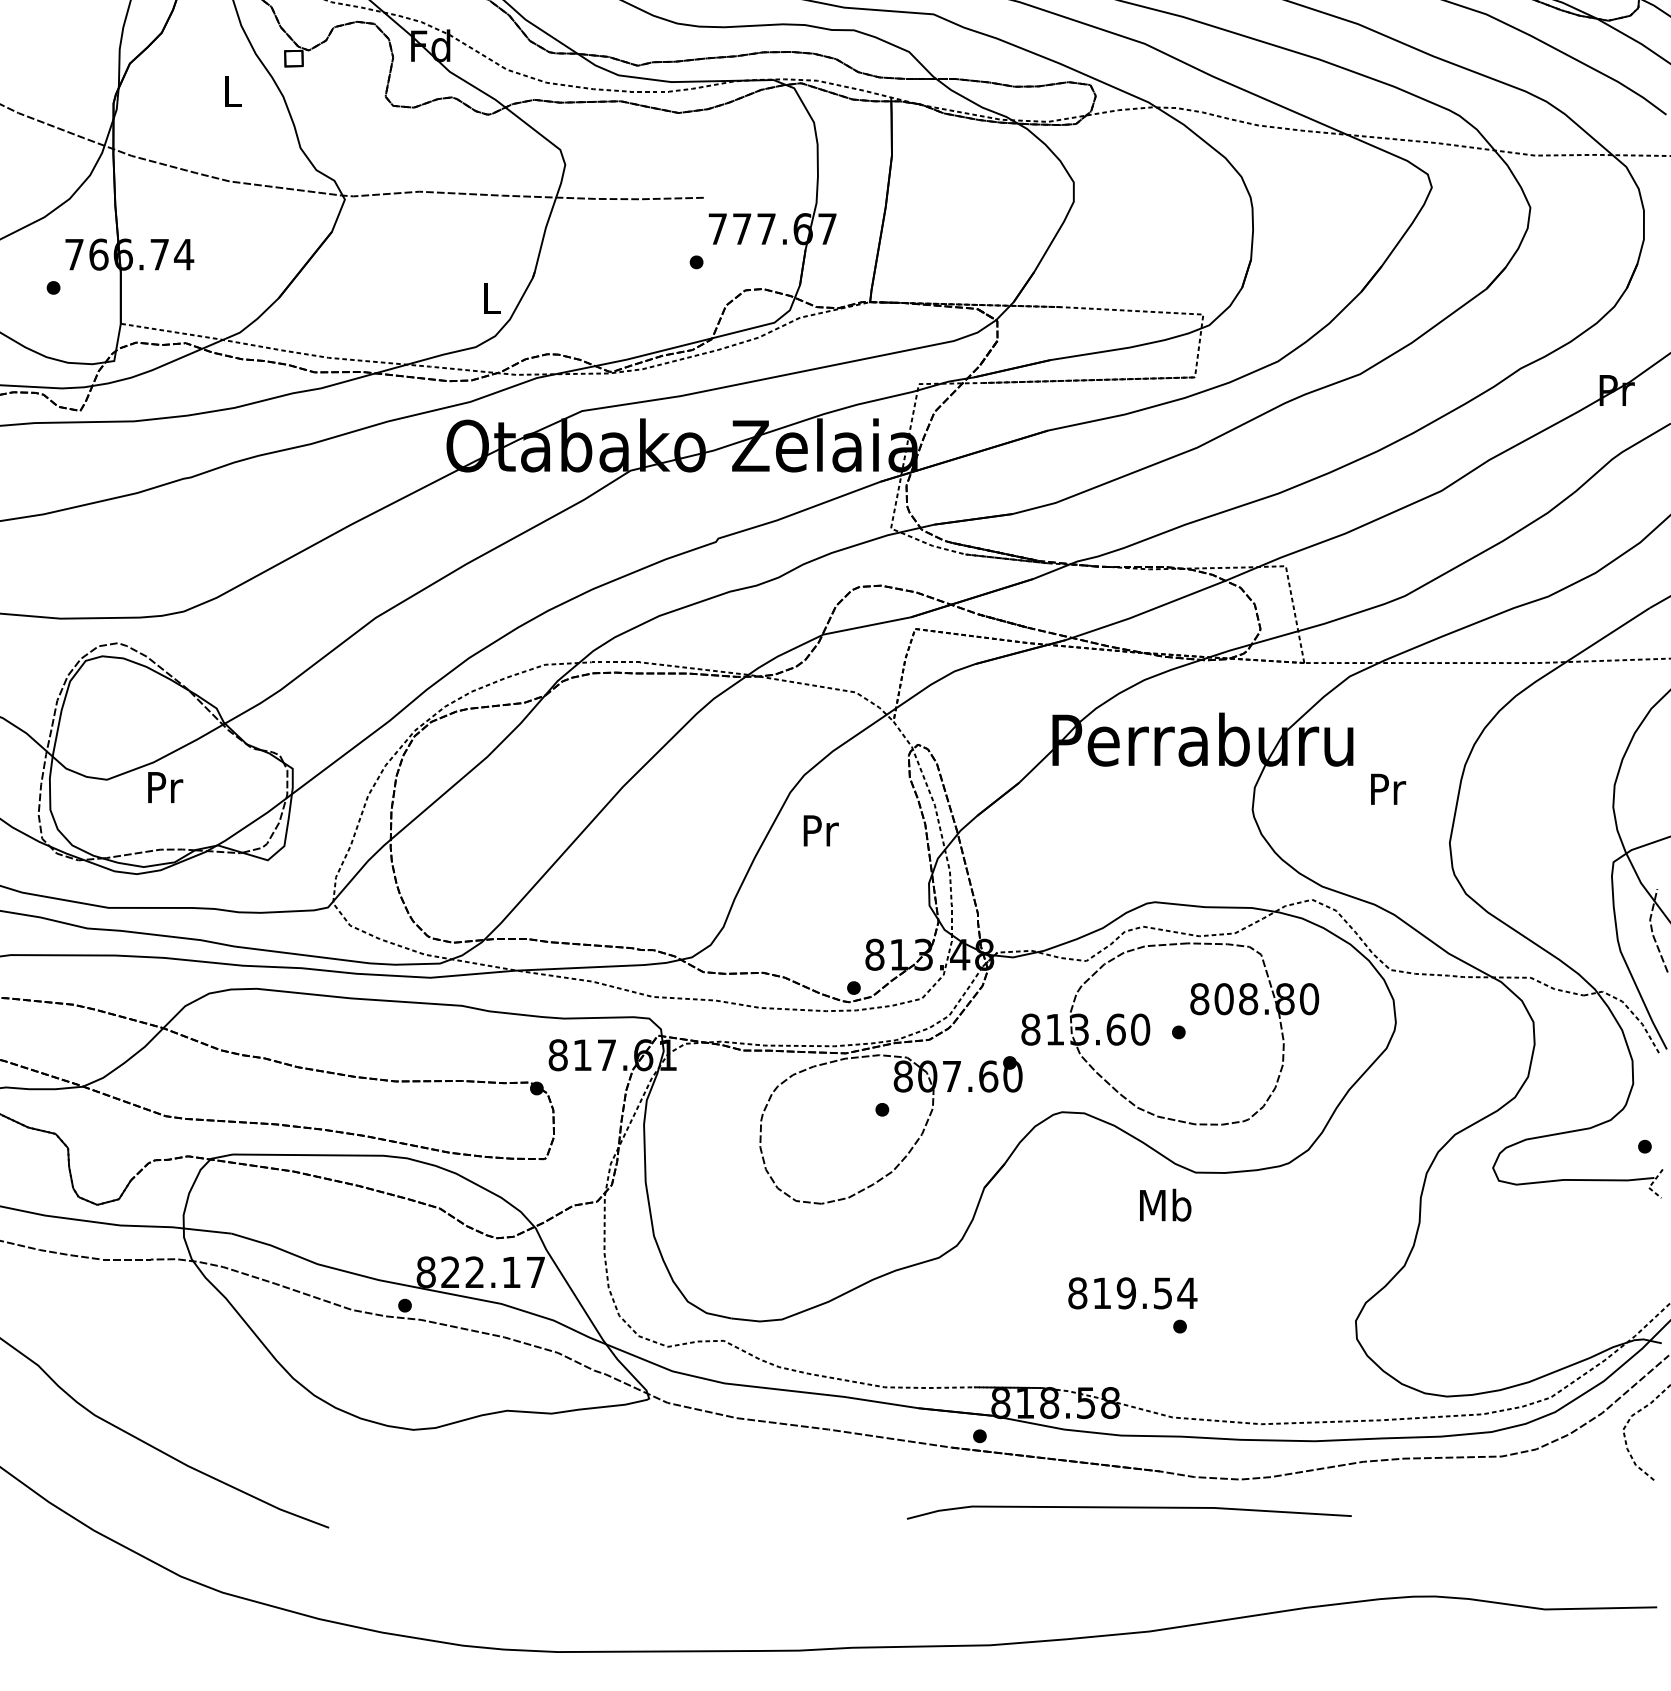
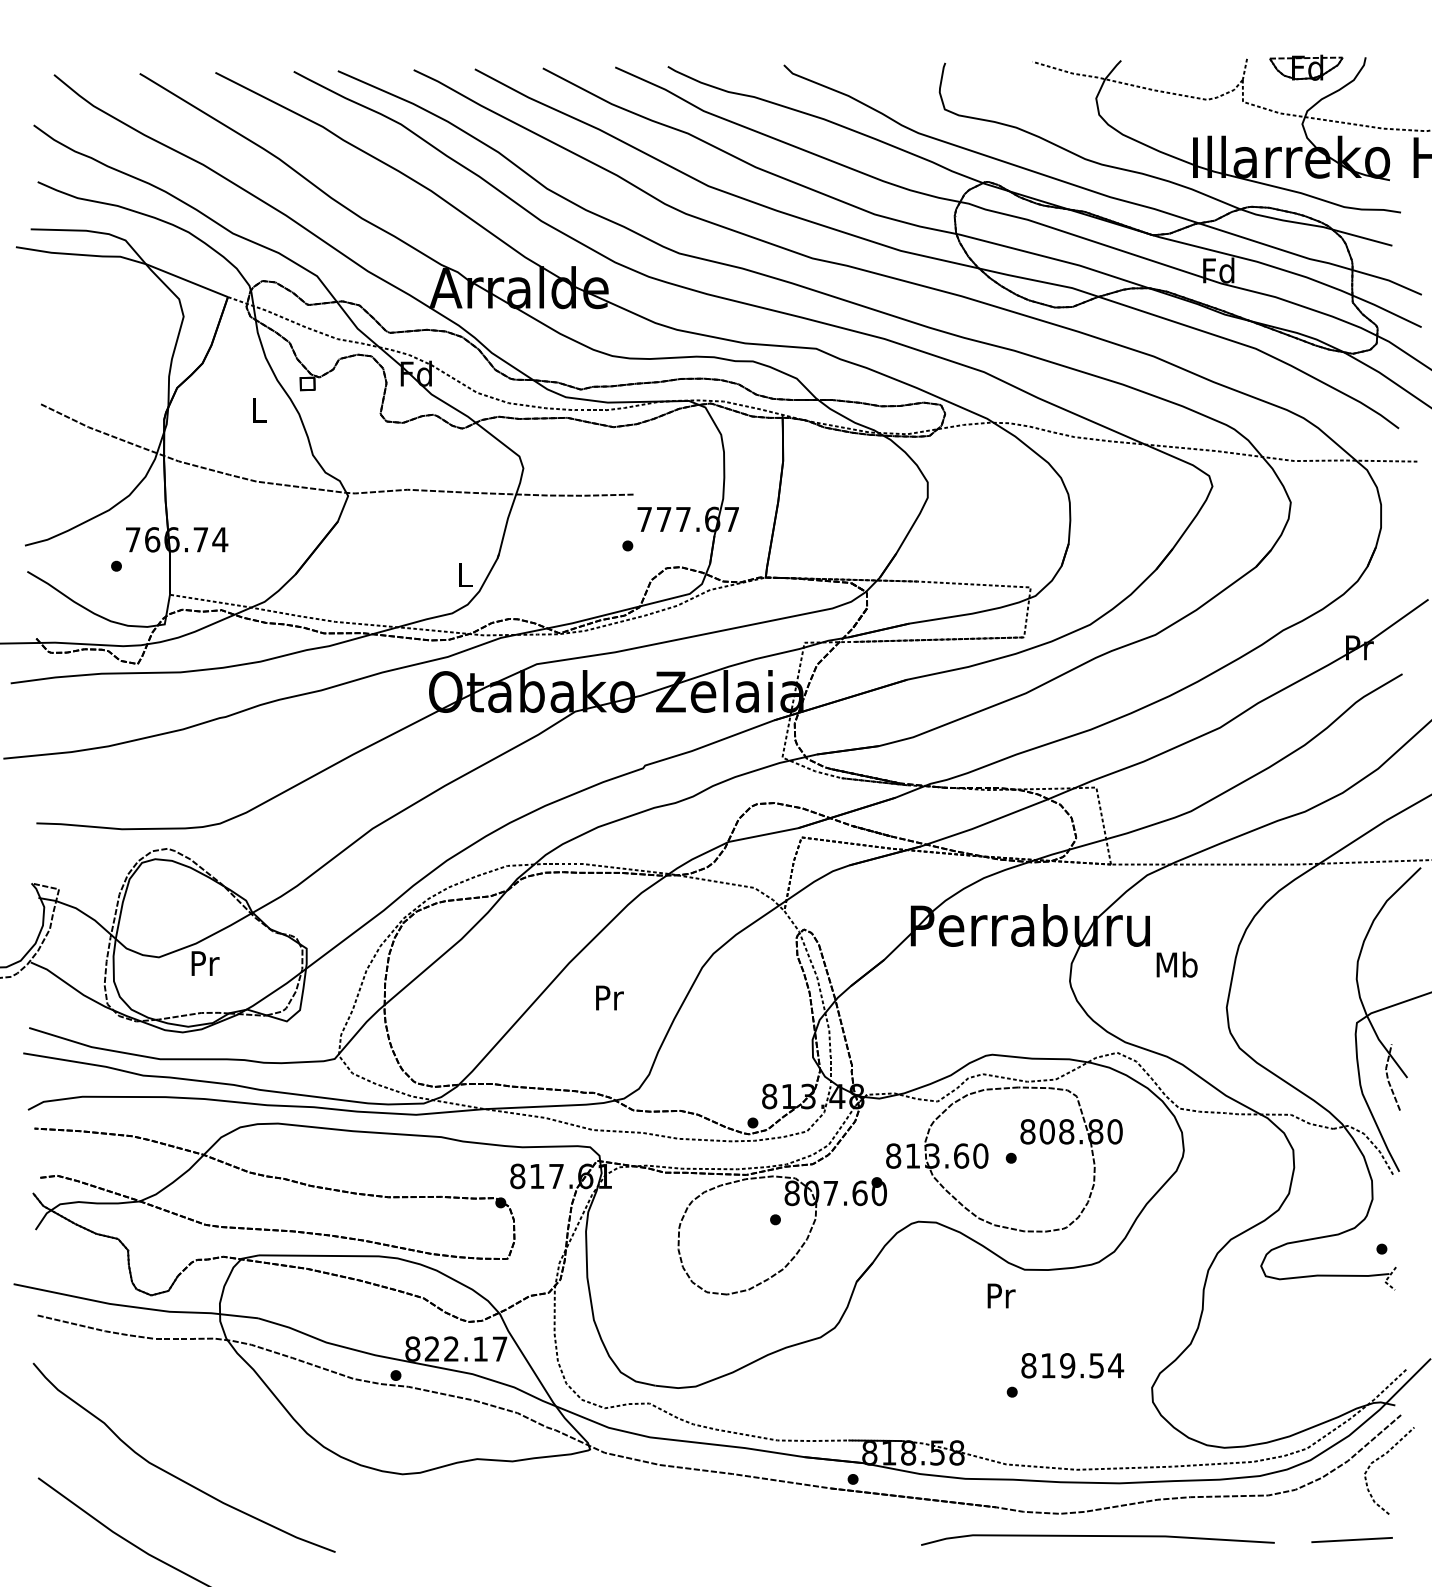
text: (1386, 788) -> (1176, 964), Pr -> Mb
text: (820, 830) -> (609, 997), moved
text: (1165, 1204) -> (1000, 1295), Mb -> Pr
text: (1132, 1293) -> (1072, 1365), moved
line: (1128, 1508) -> (1097, 1536), moved
line: (1606, 1513) -> (1351, 1540), added

